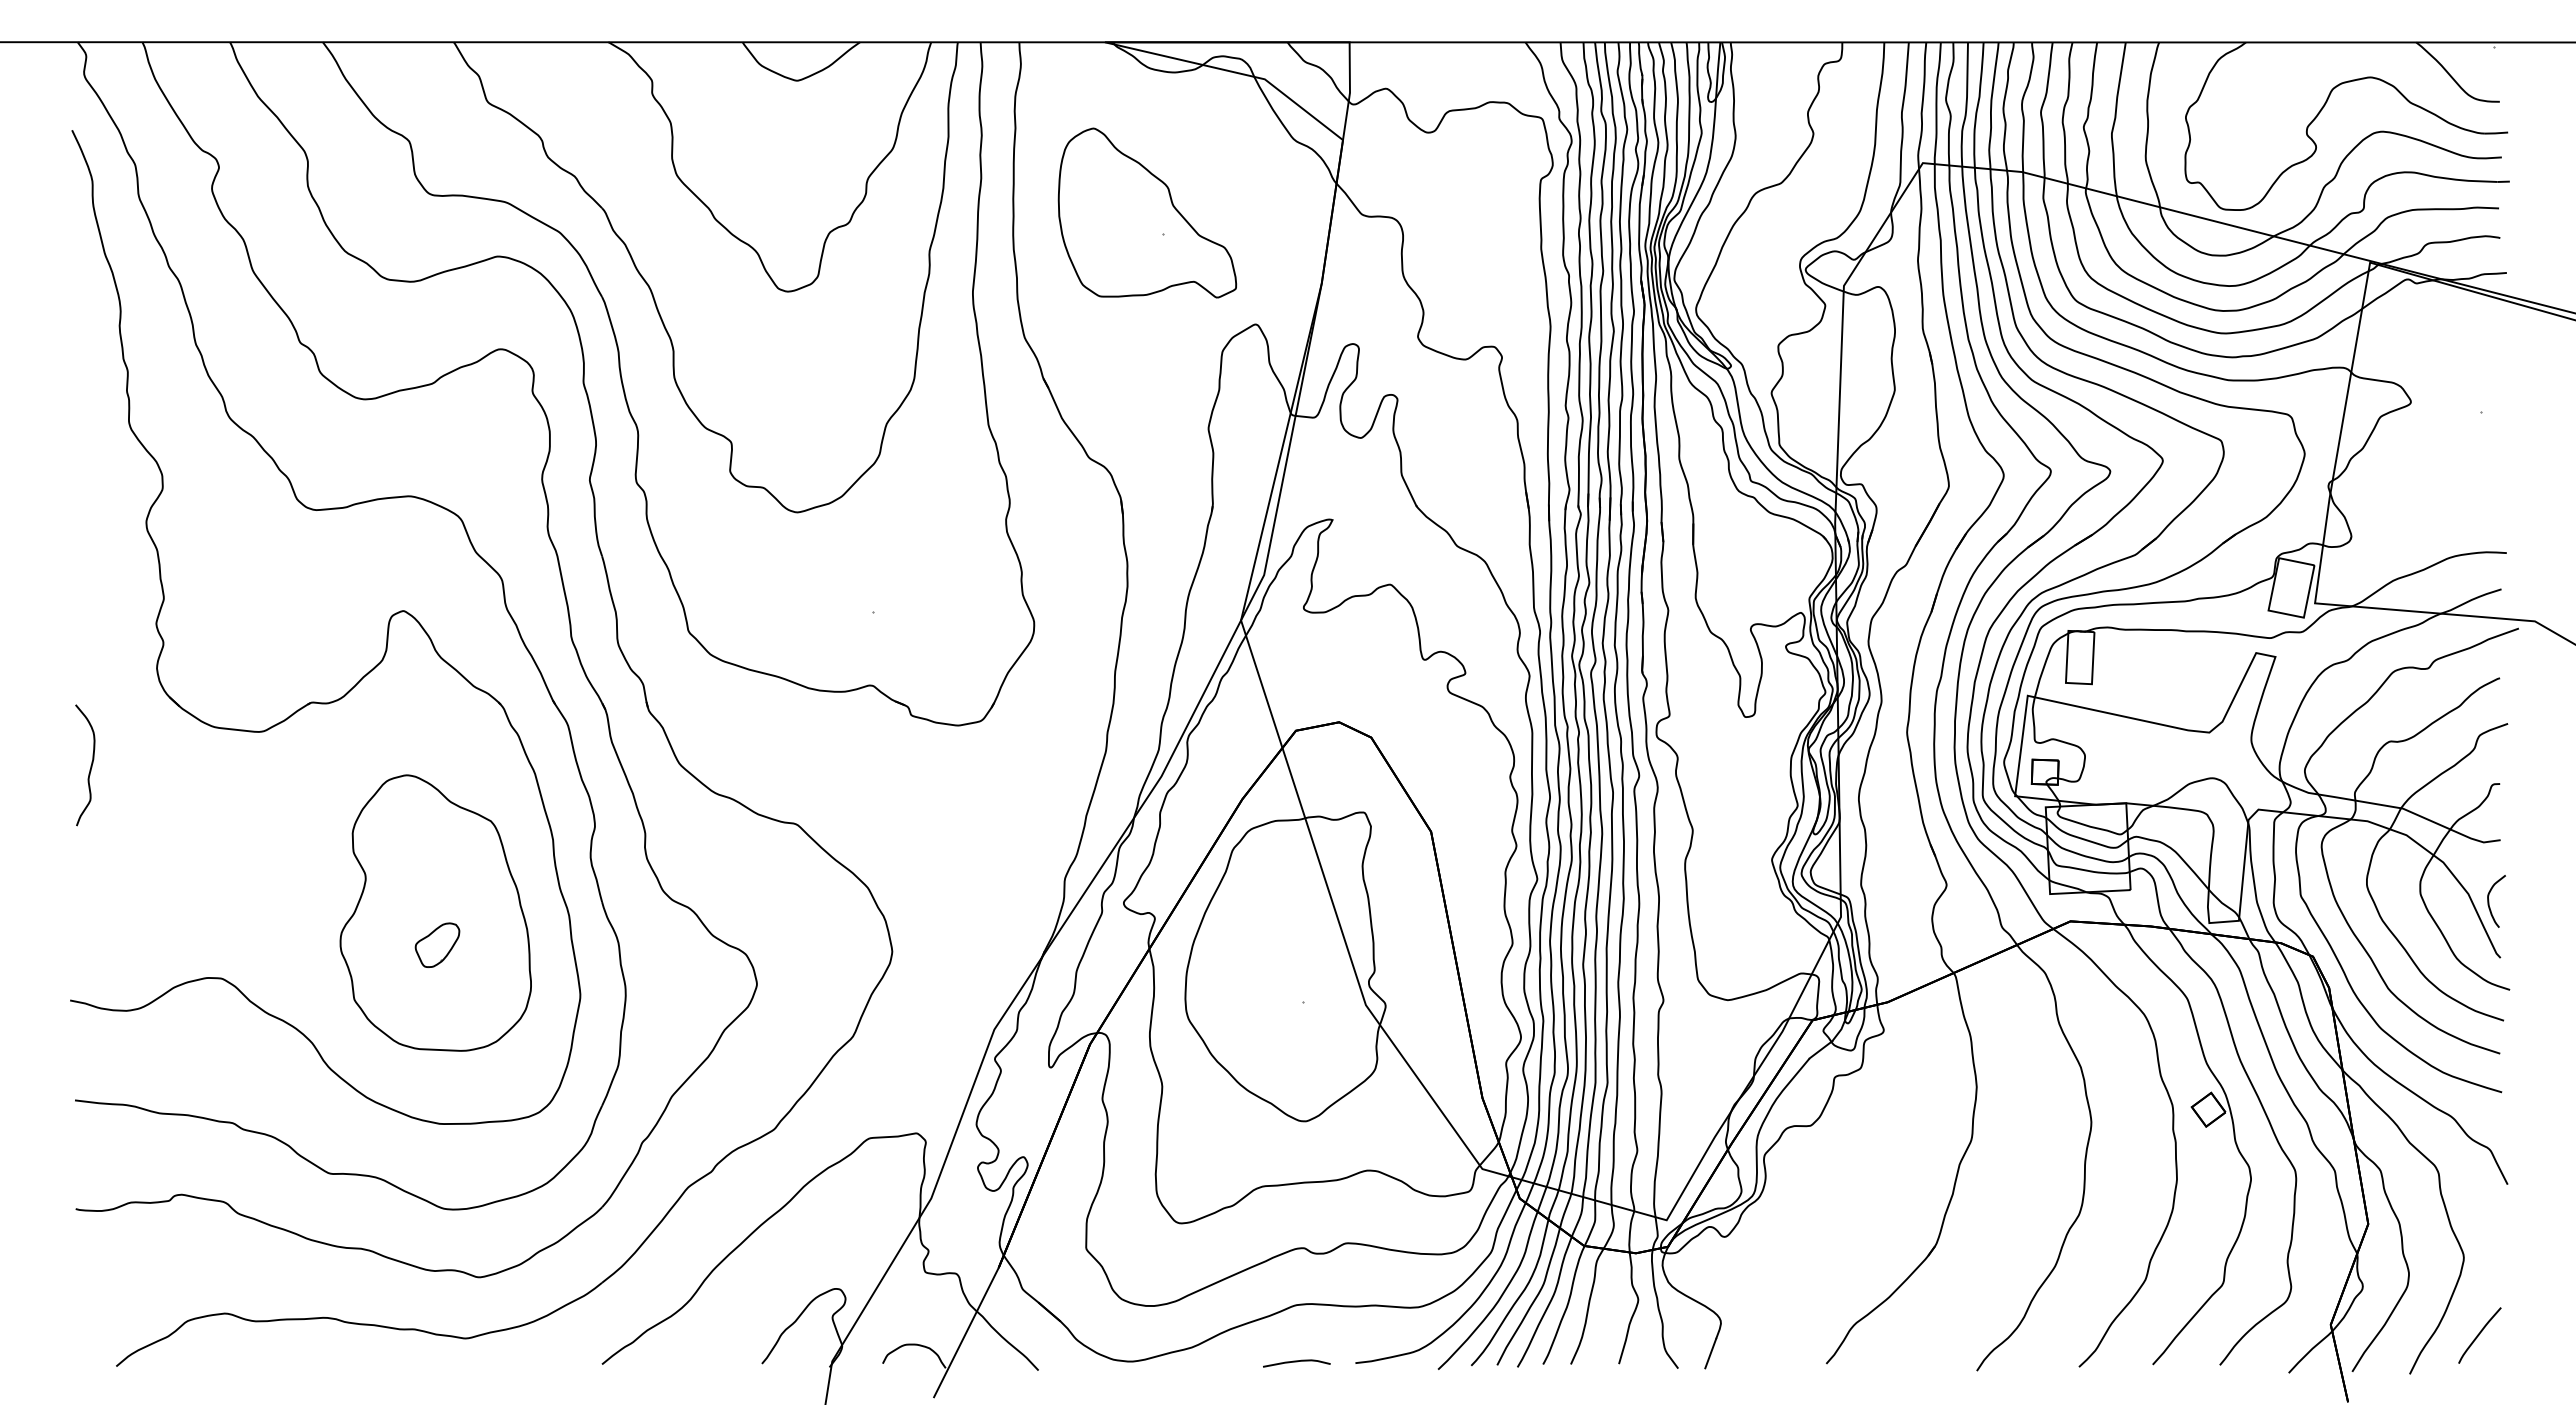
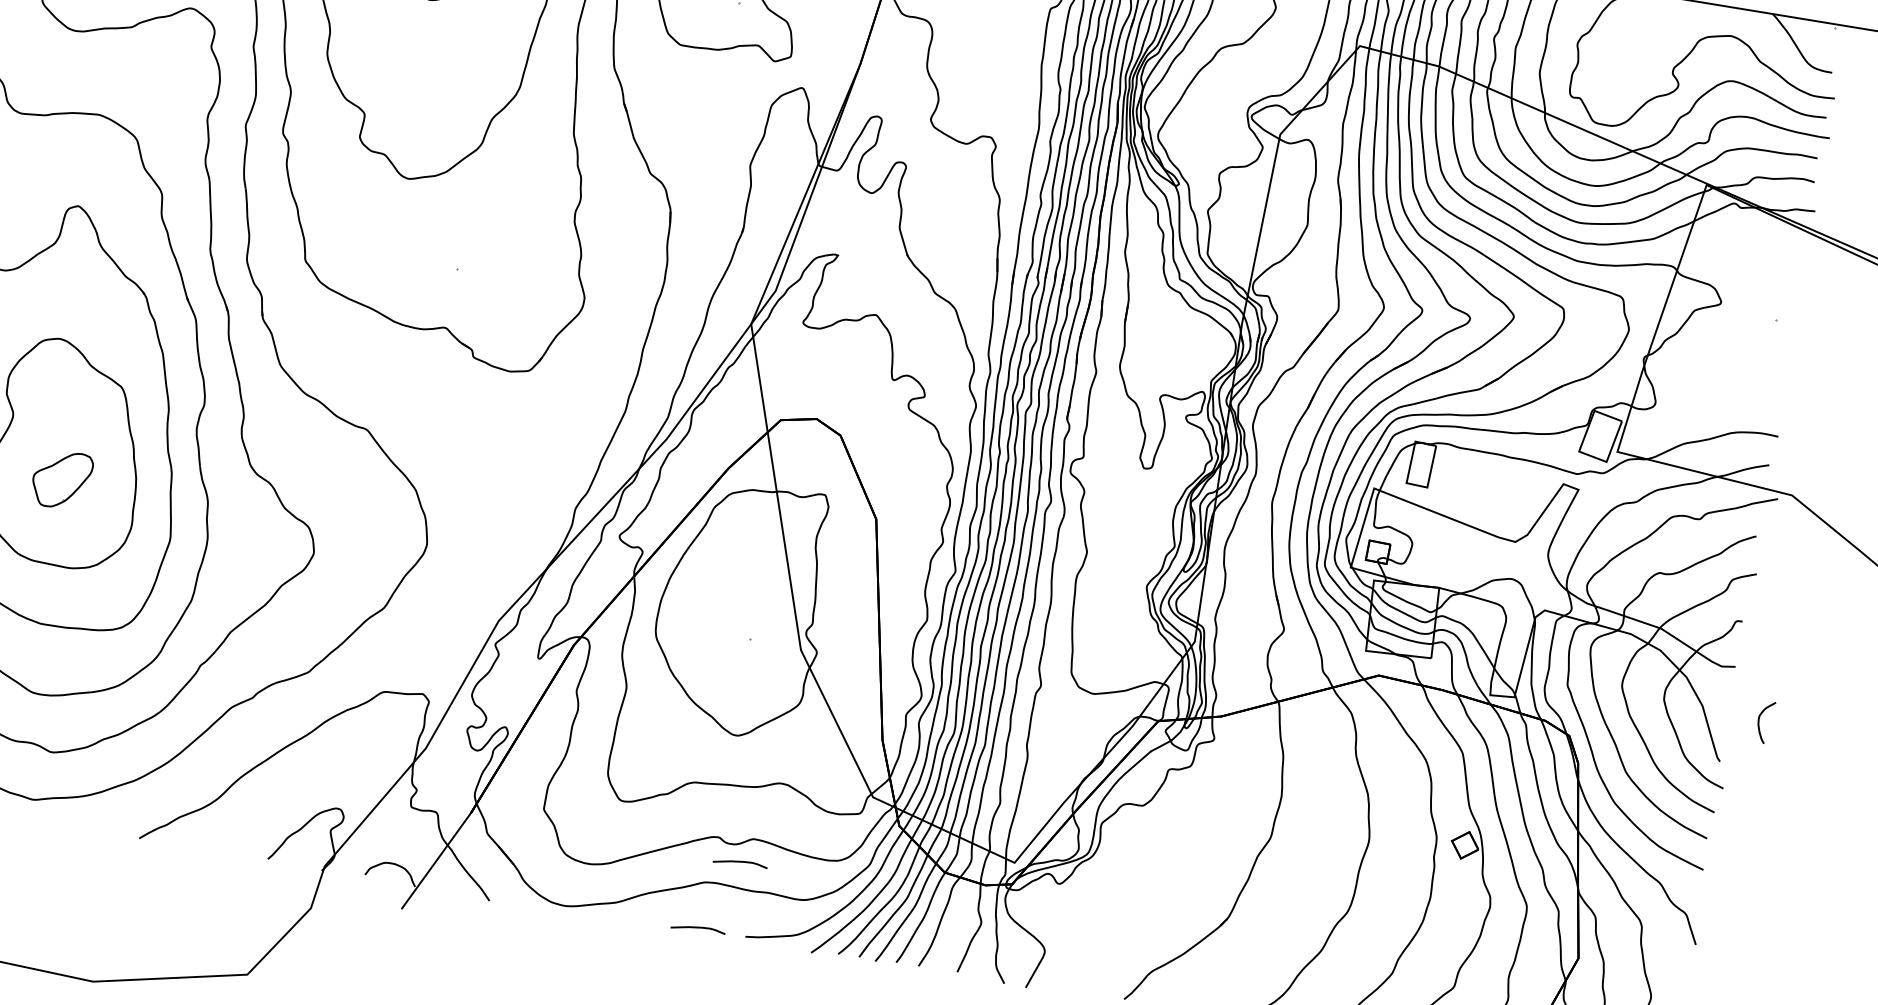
curve: (2489, 901) -> (1759, 721), moved
part: (437, 944) -> (62, 479), size x1.6
curve: (1334, 1274) -> (740, 862), added

